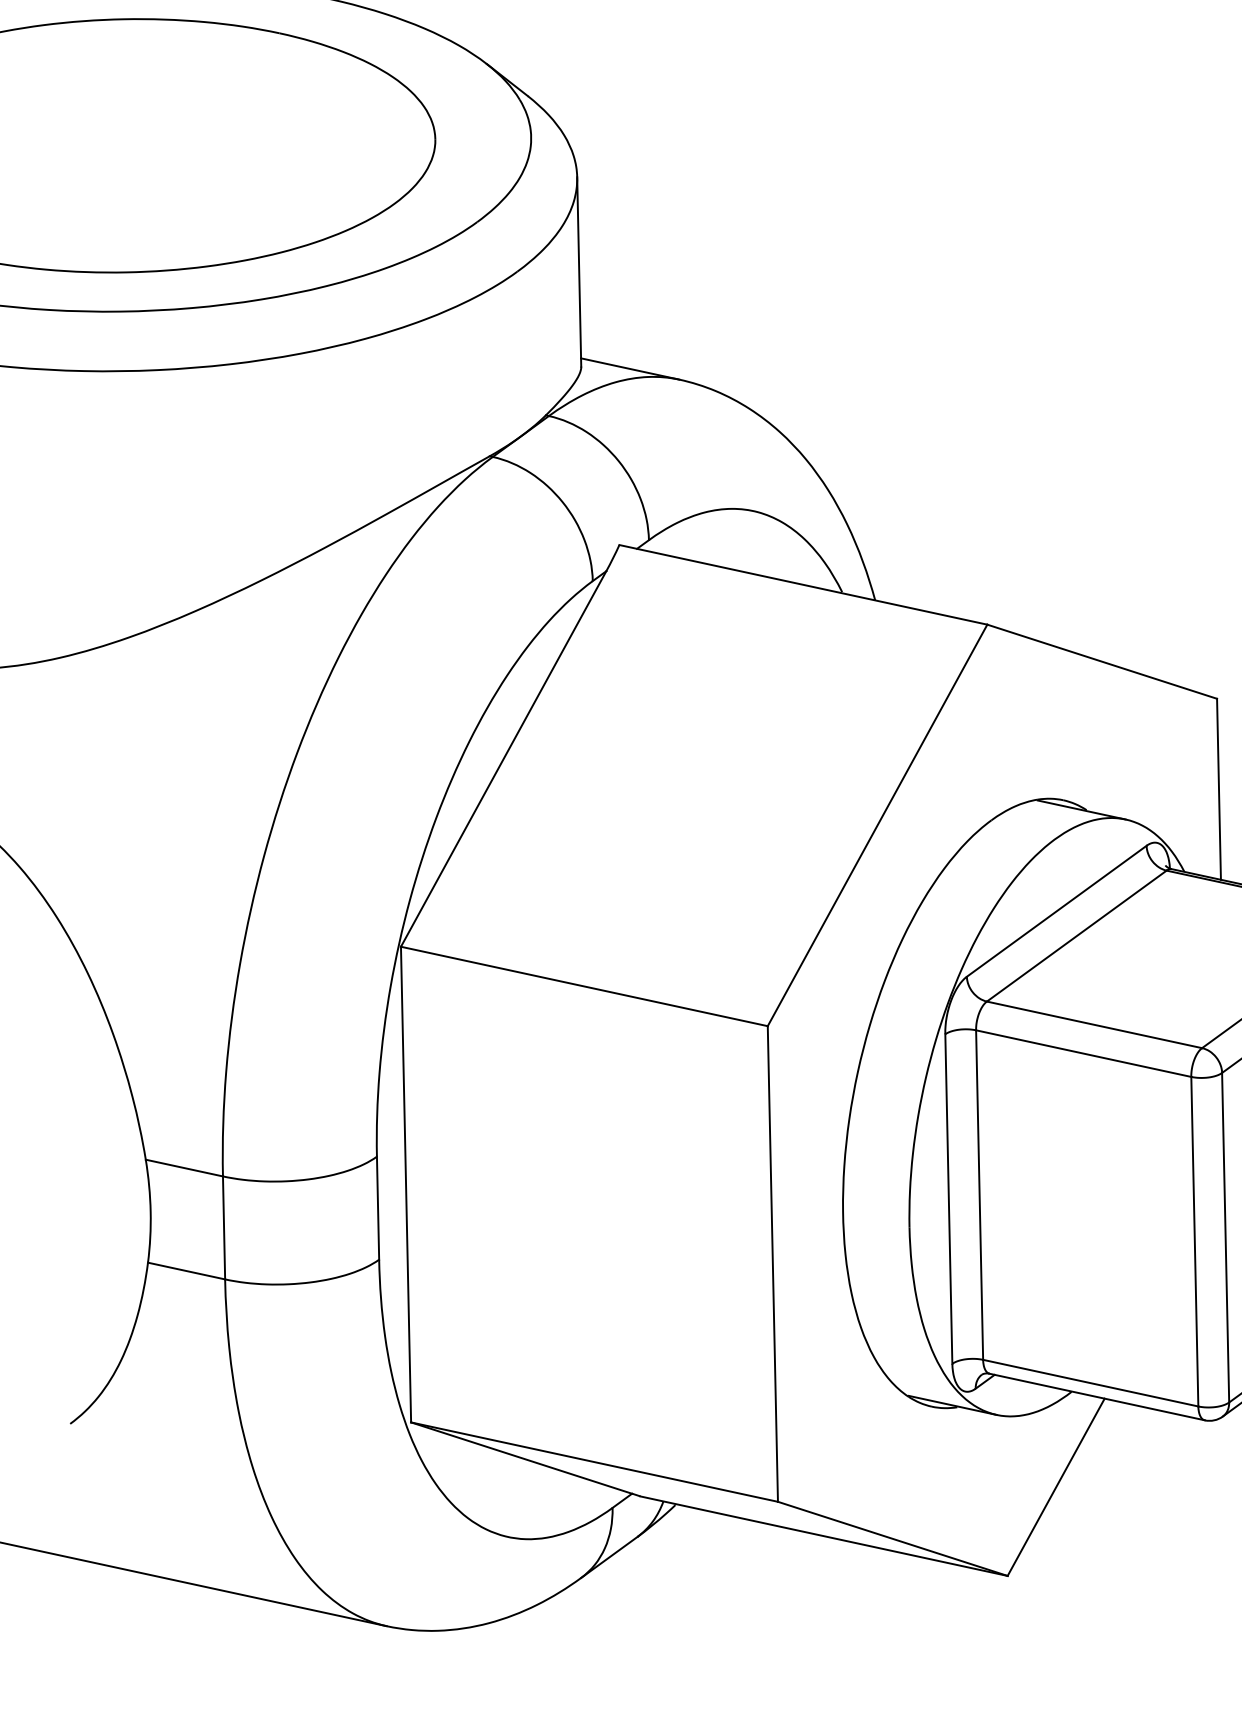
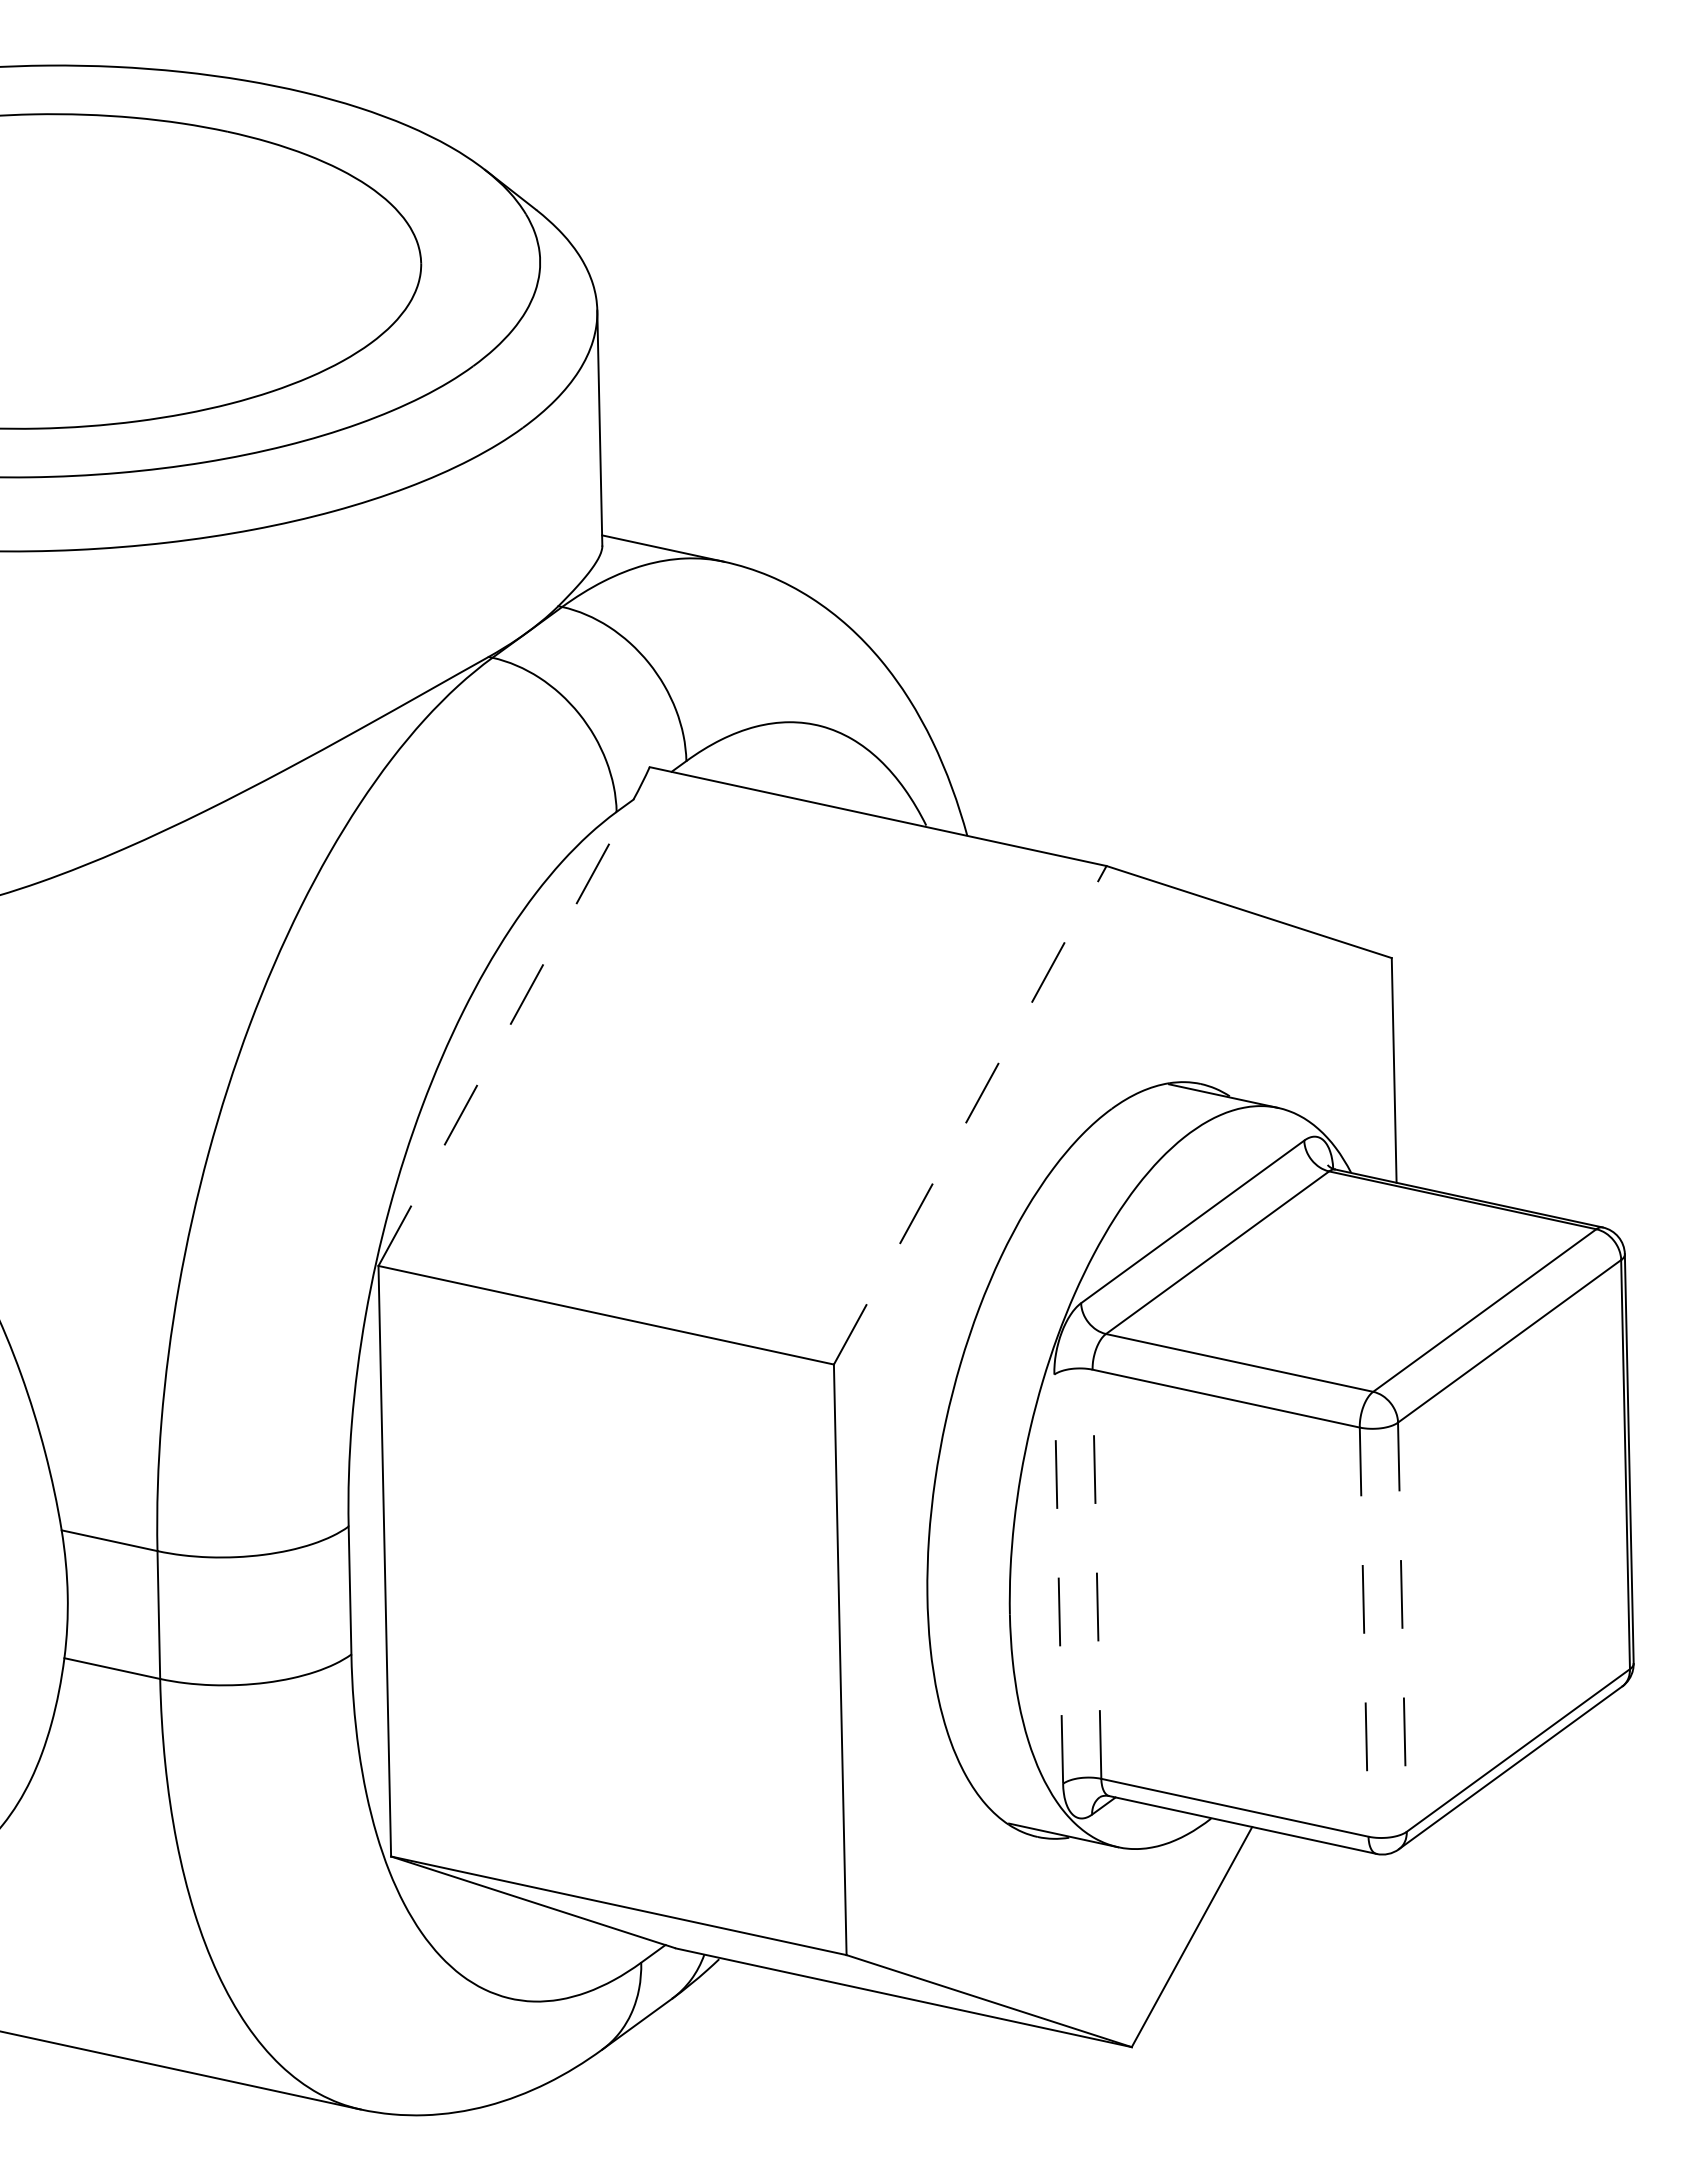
line: (503, 758) -> (505, 1032), solid -> dashed
line: (877, 824) -> (970, 1114), solid -> dashed
line: (979, 1195) -> (1096, 1574), solid -> dashed
line: (948, 1199) -> (1058, 1579), solid -> dashed
line: (1225, 1237) -> (1402, 1627), solid -> dashed
line: (1195, 1241) -> (1364, 1632), solid -> dashed

